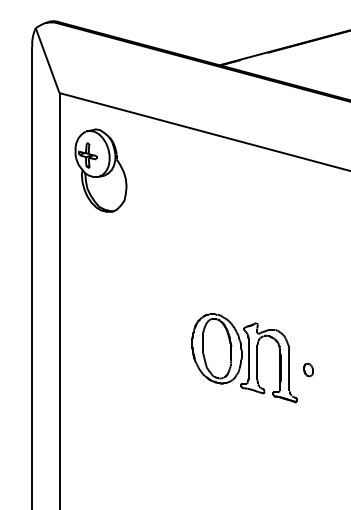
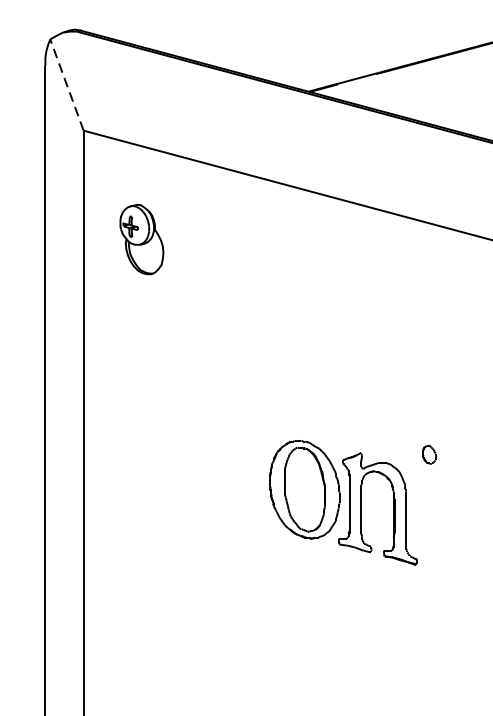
line: (47, 60) -> (66, 84), solid -> dashed
part: (100, 170) -> (141, 239), size x0.6
part: (308, 370) -> (428, 455), moved

